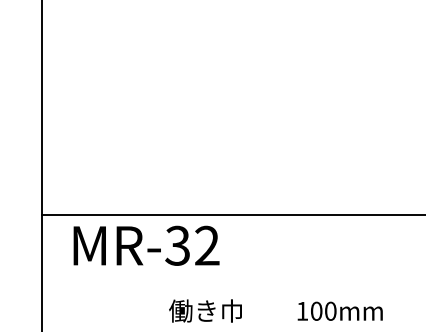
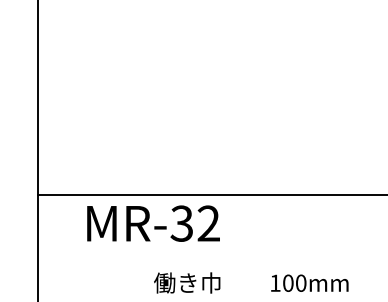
text: (146, 245) -> (153, 223), moved

